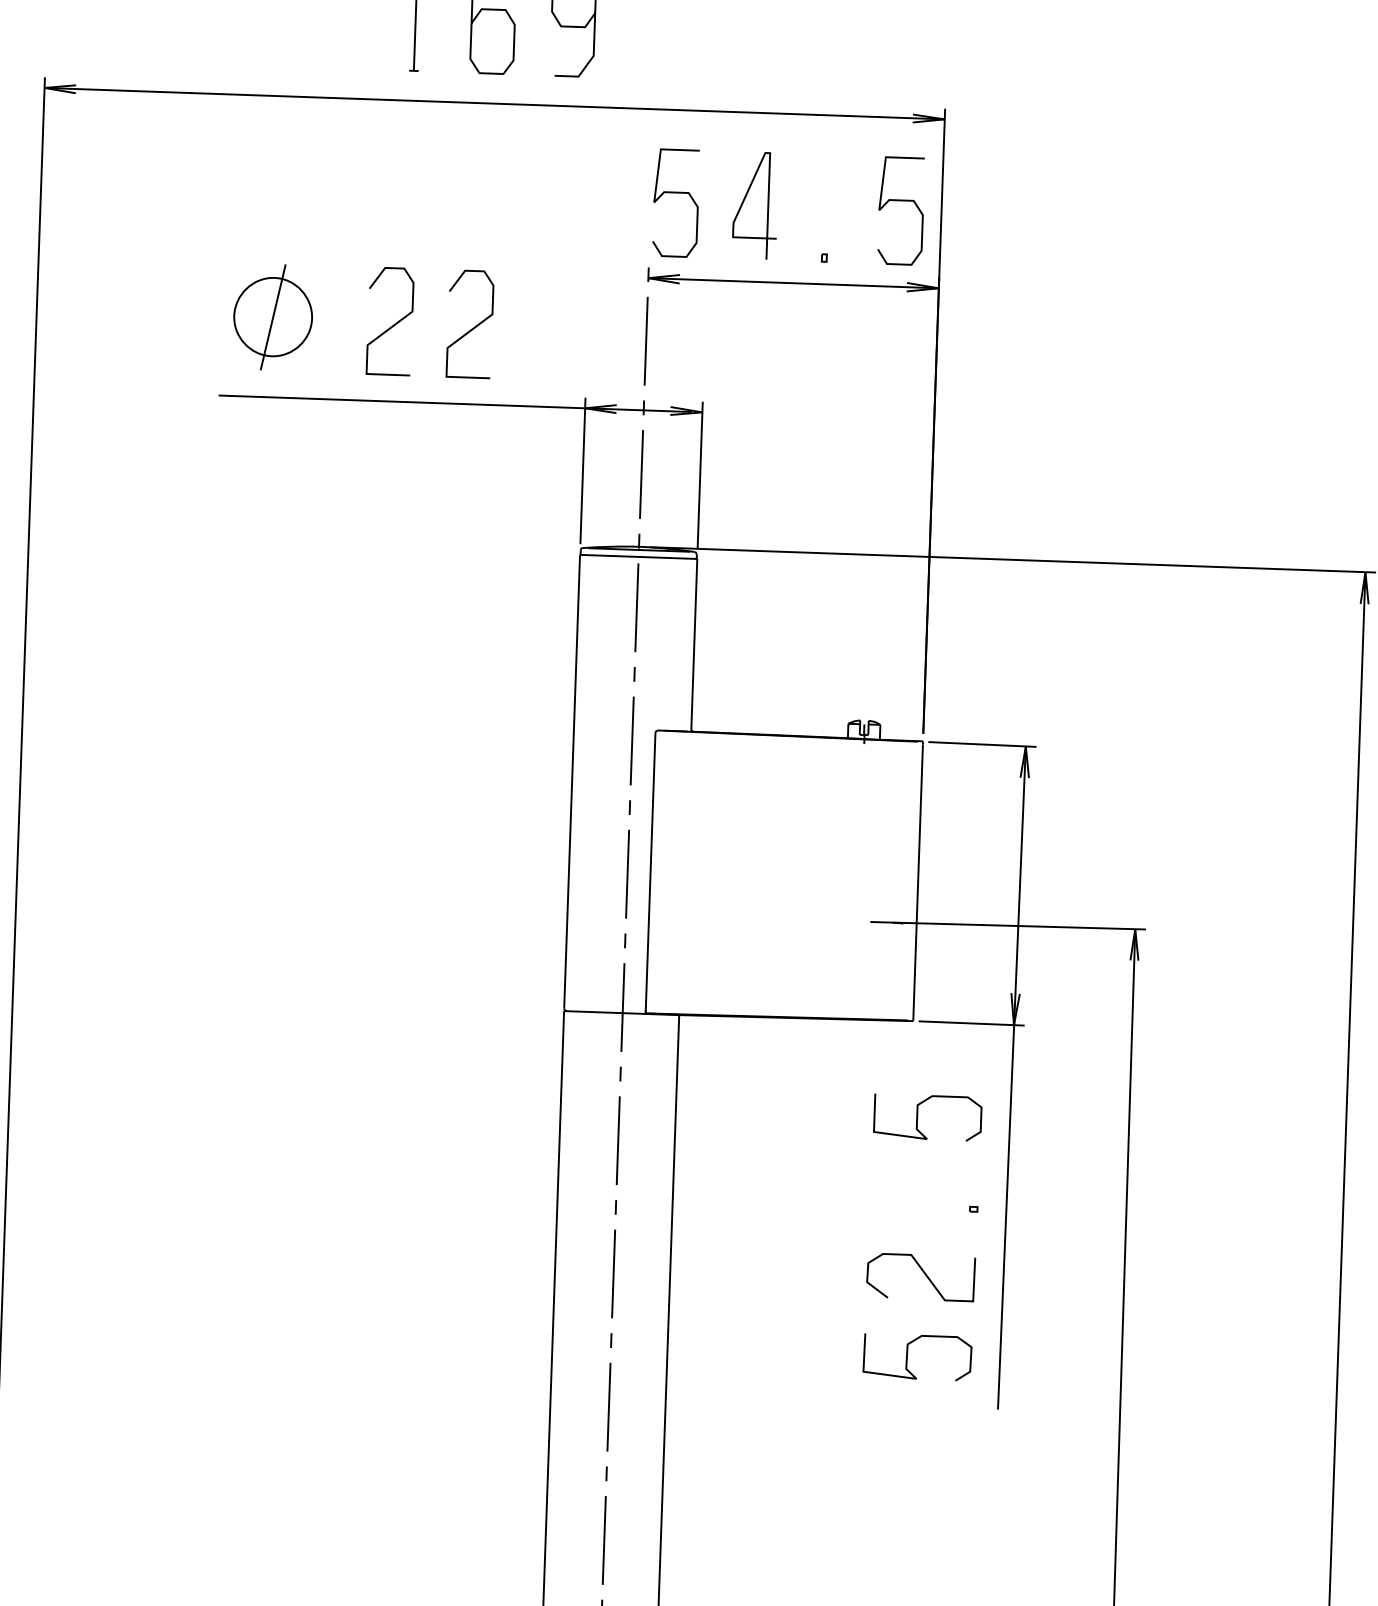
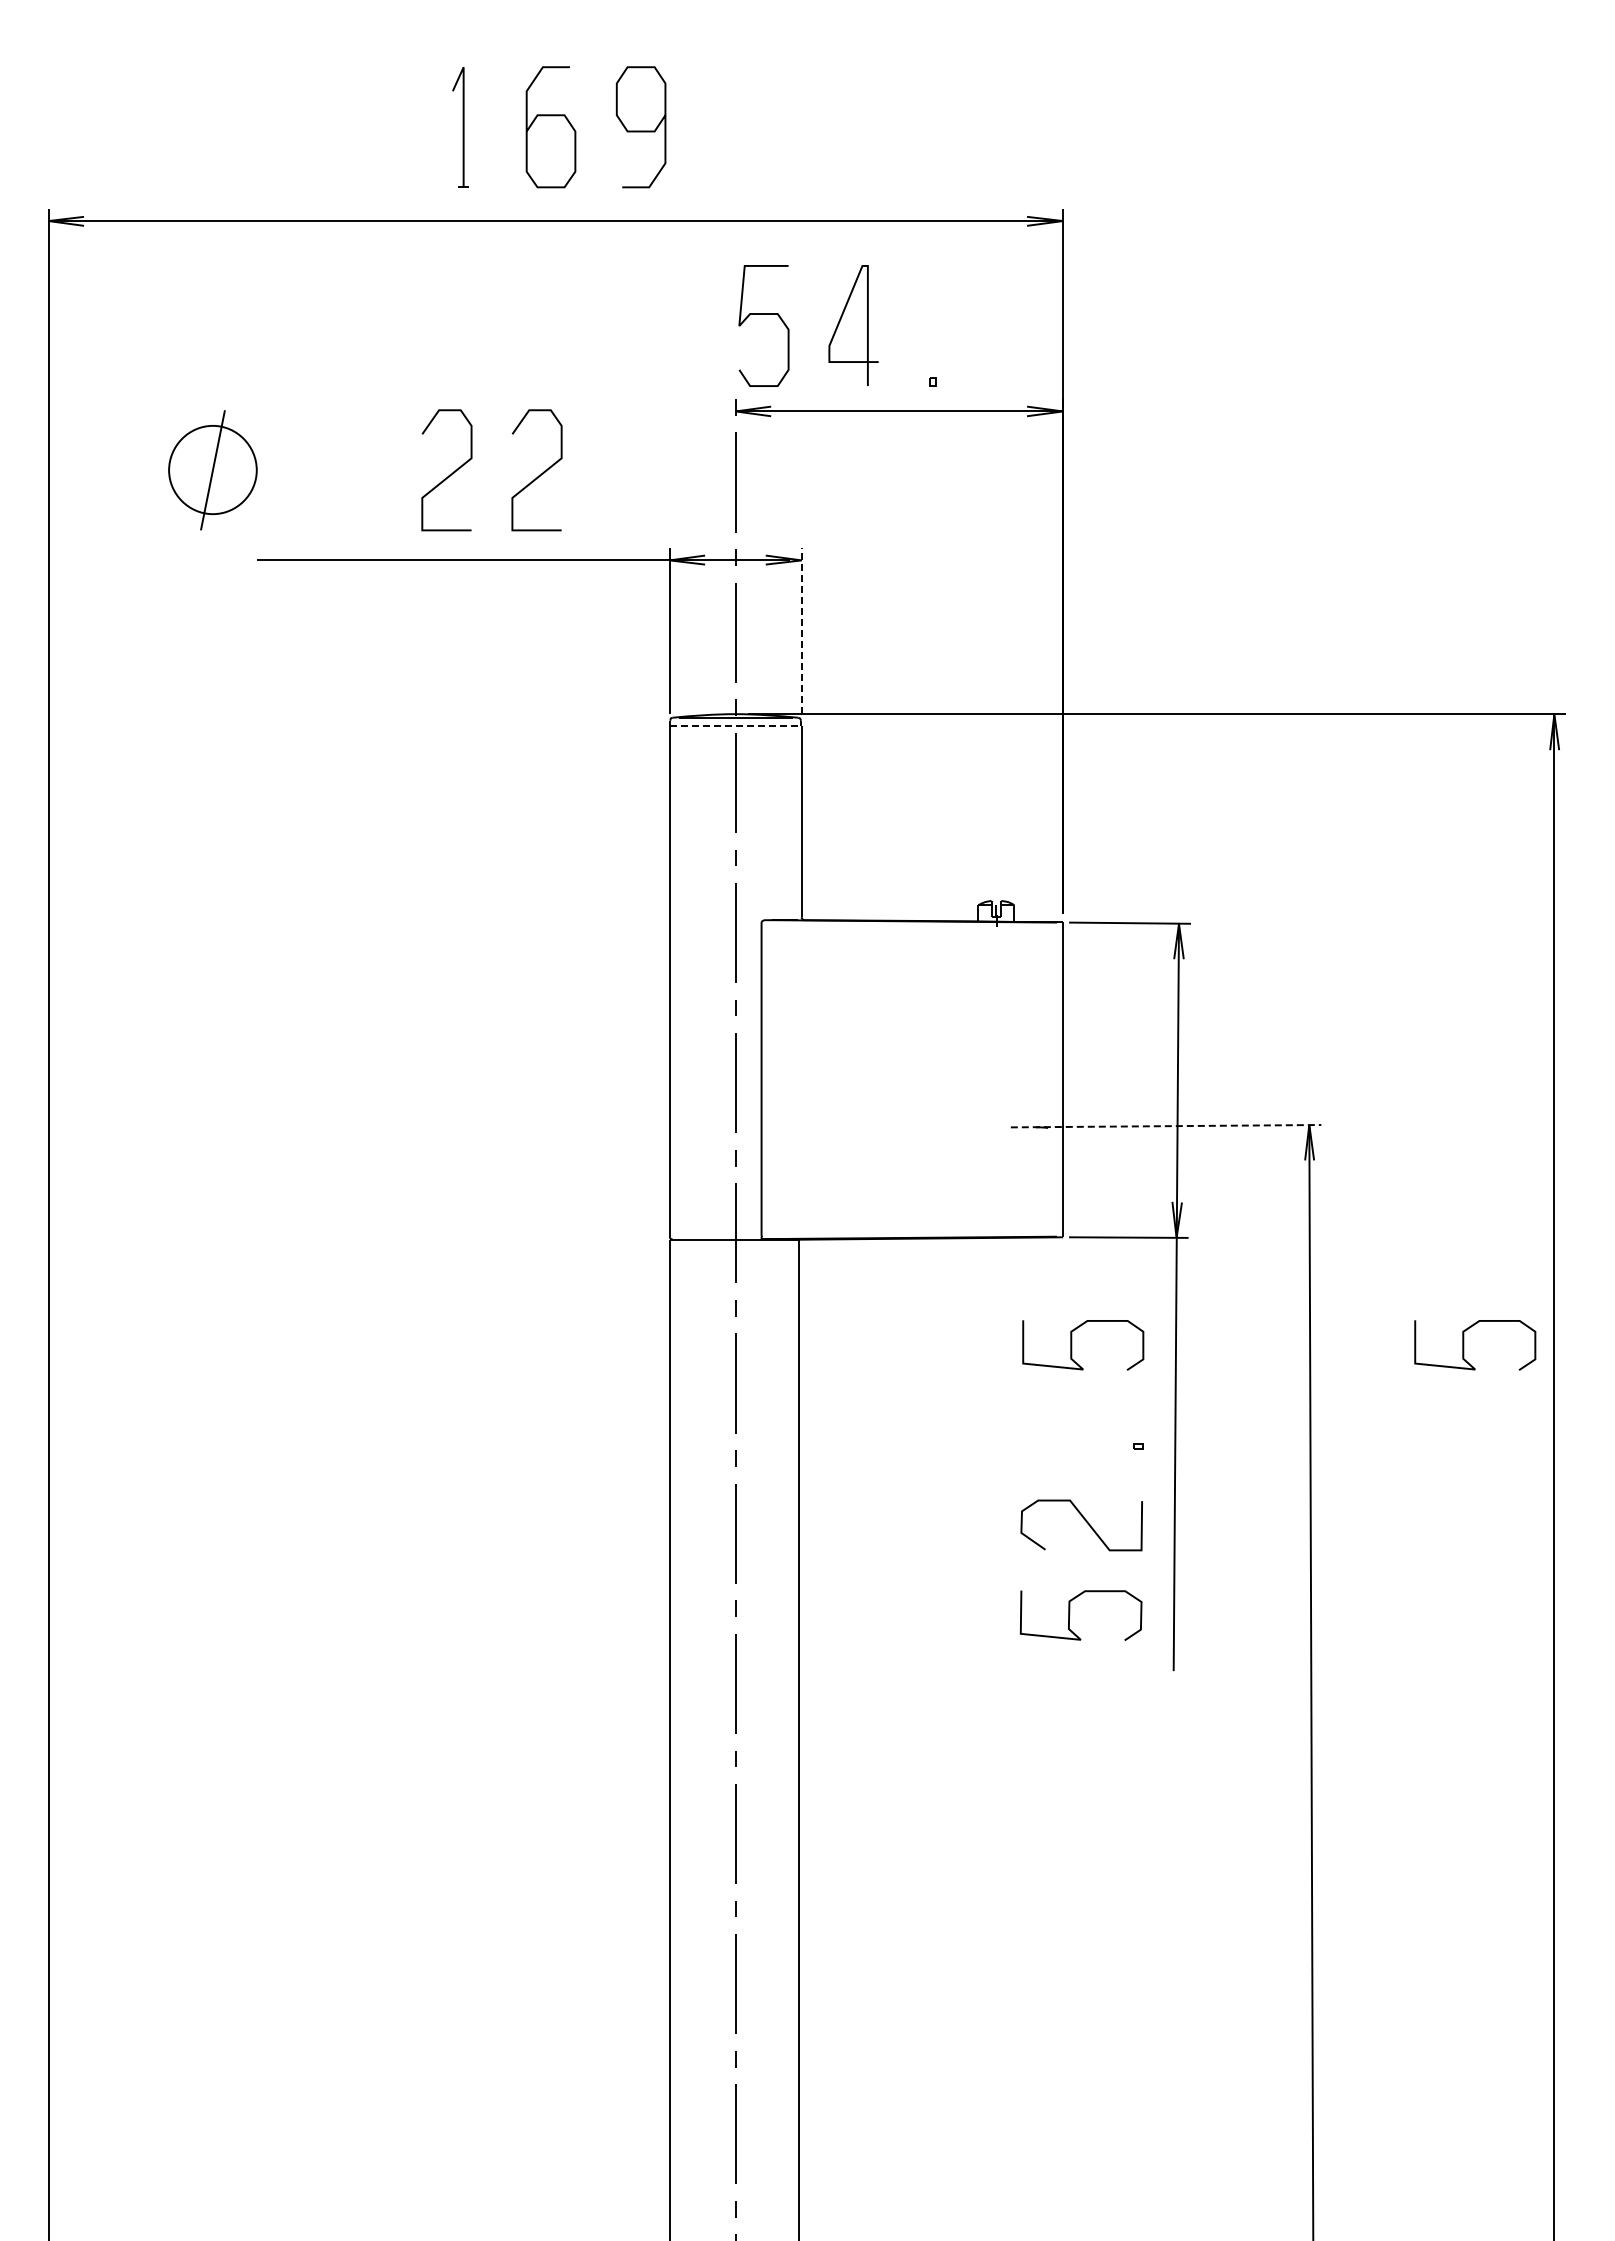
curve: (901, 200) -> (1017, 314), removed
part: (272, 317) -> (212, 470), moved
line: (699, 474) -> (801, 630), solid -> dashed
line: (639, 556) -> (736, 725), solid -> dashed
line: (1008, 926) -> (1166, 1126), solid -> dashed
curve: (1266, 1129) -> (1464, 1345), added

